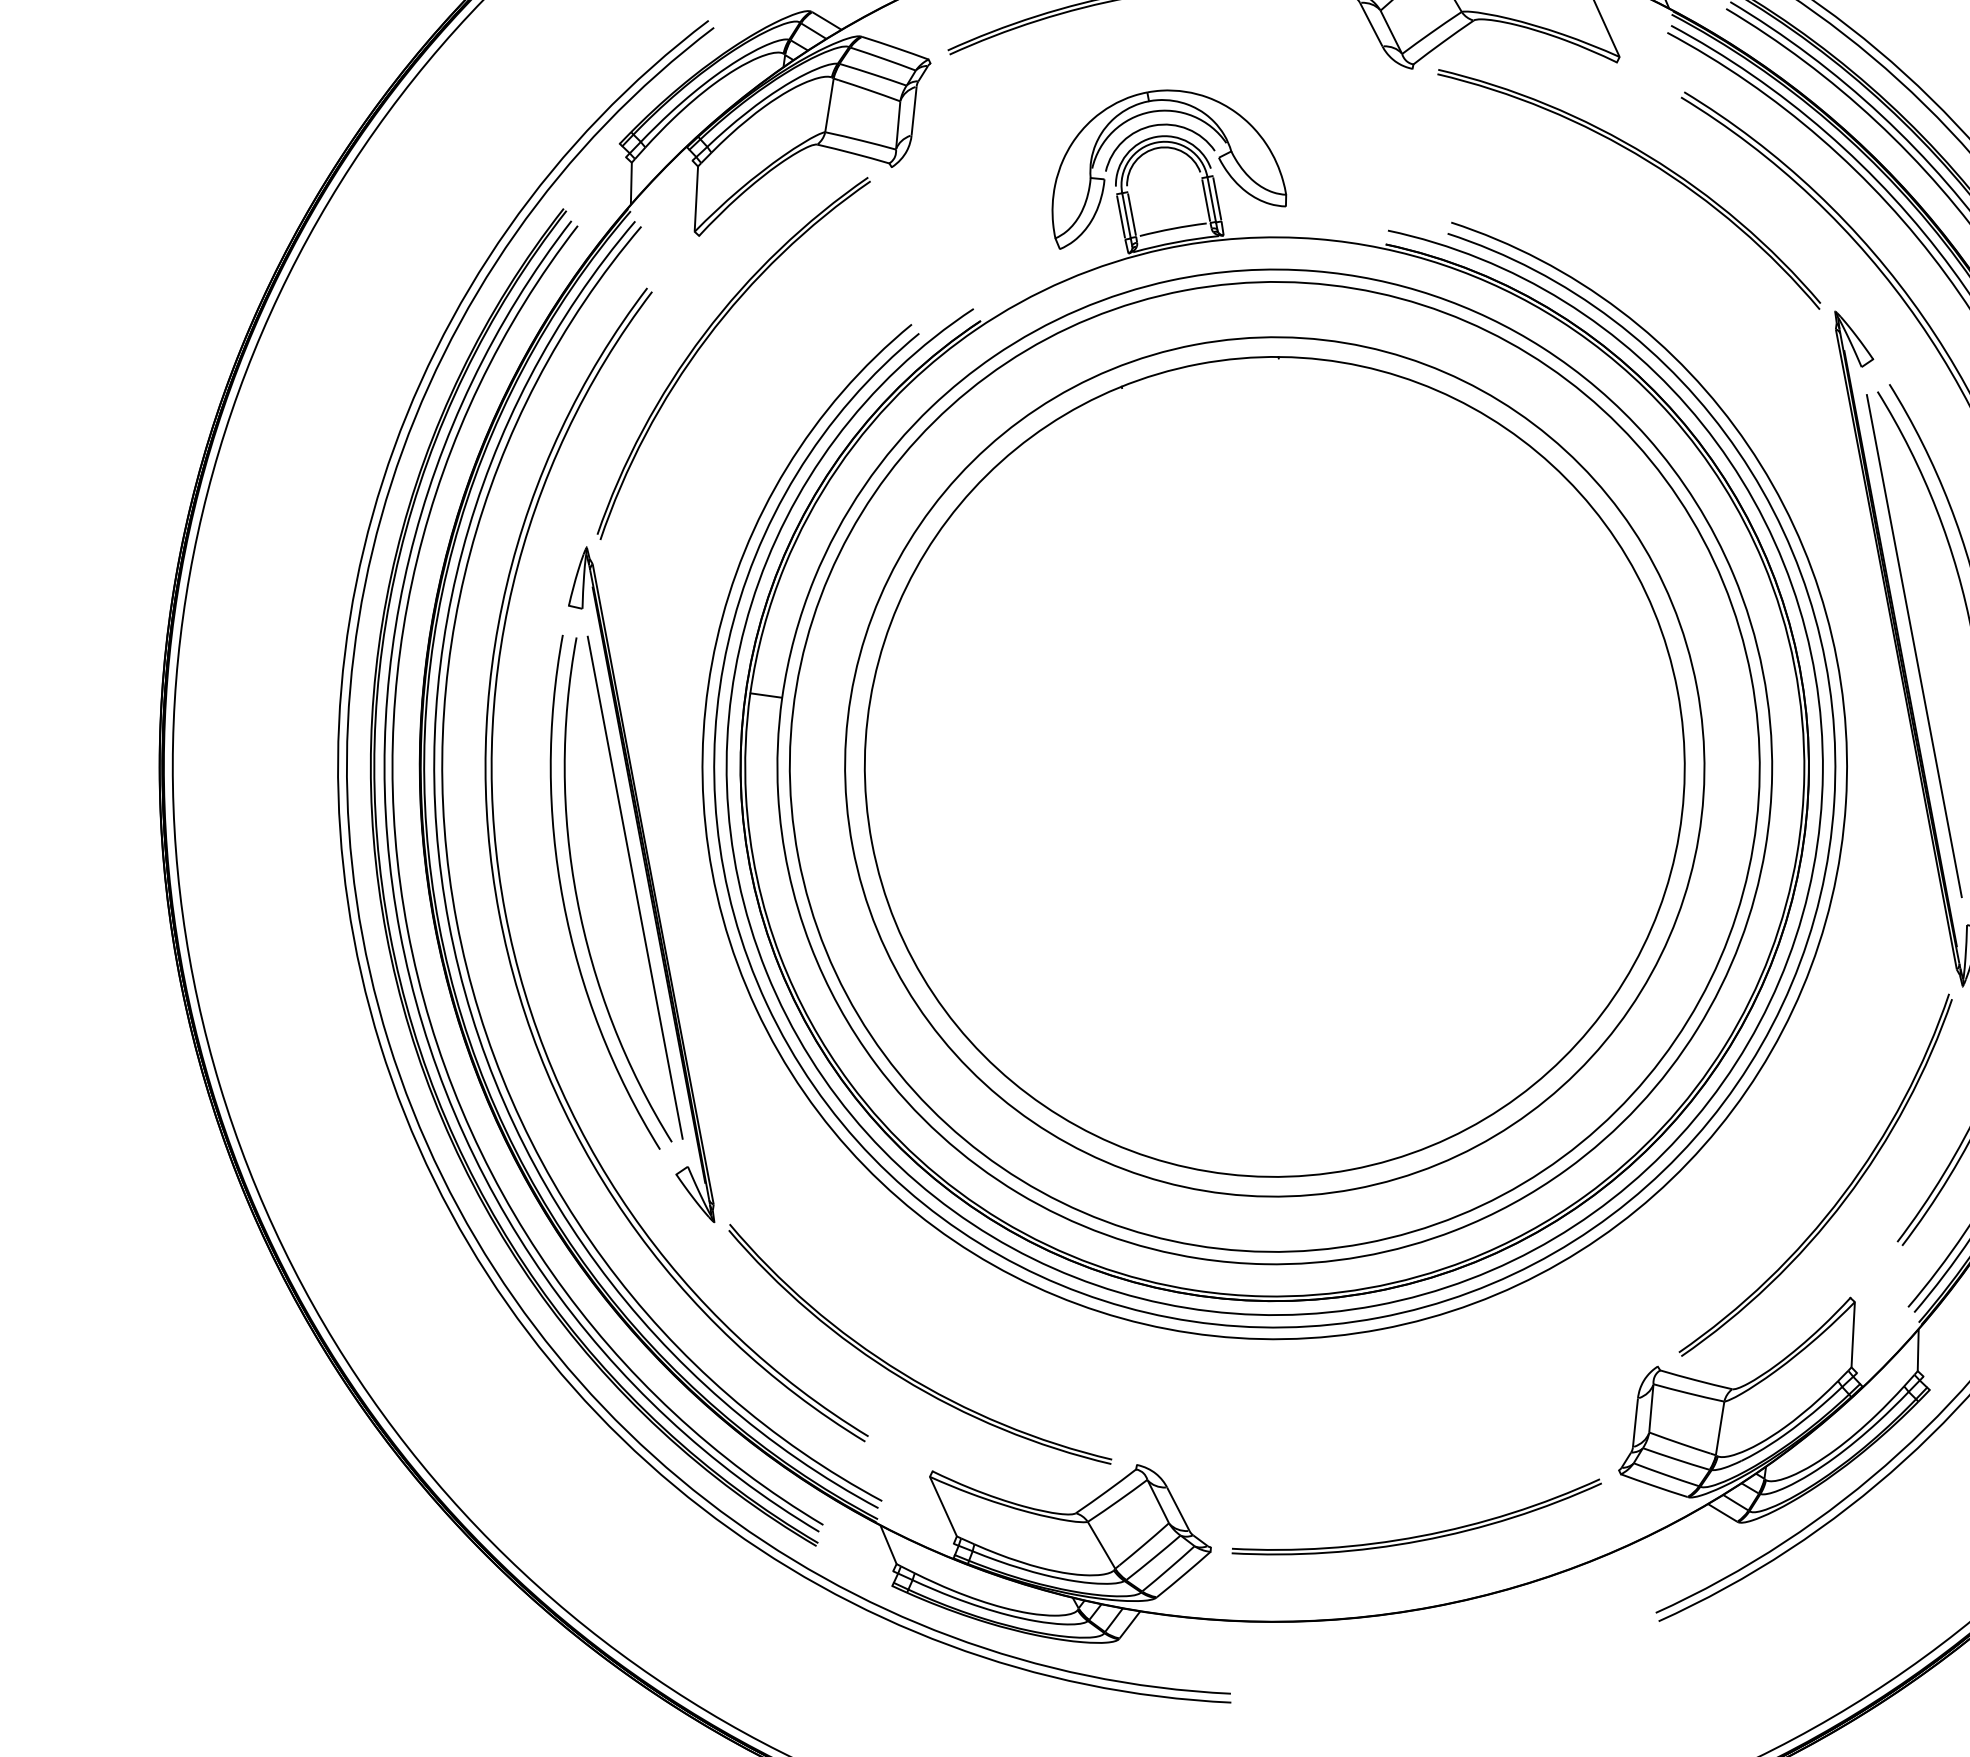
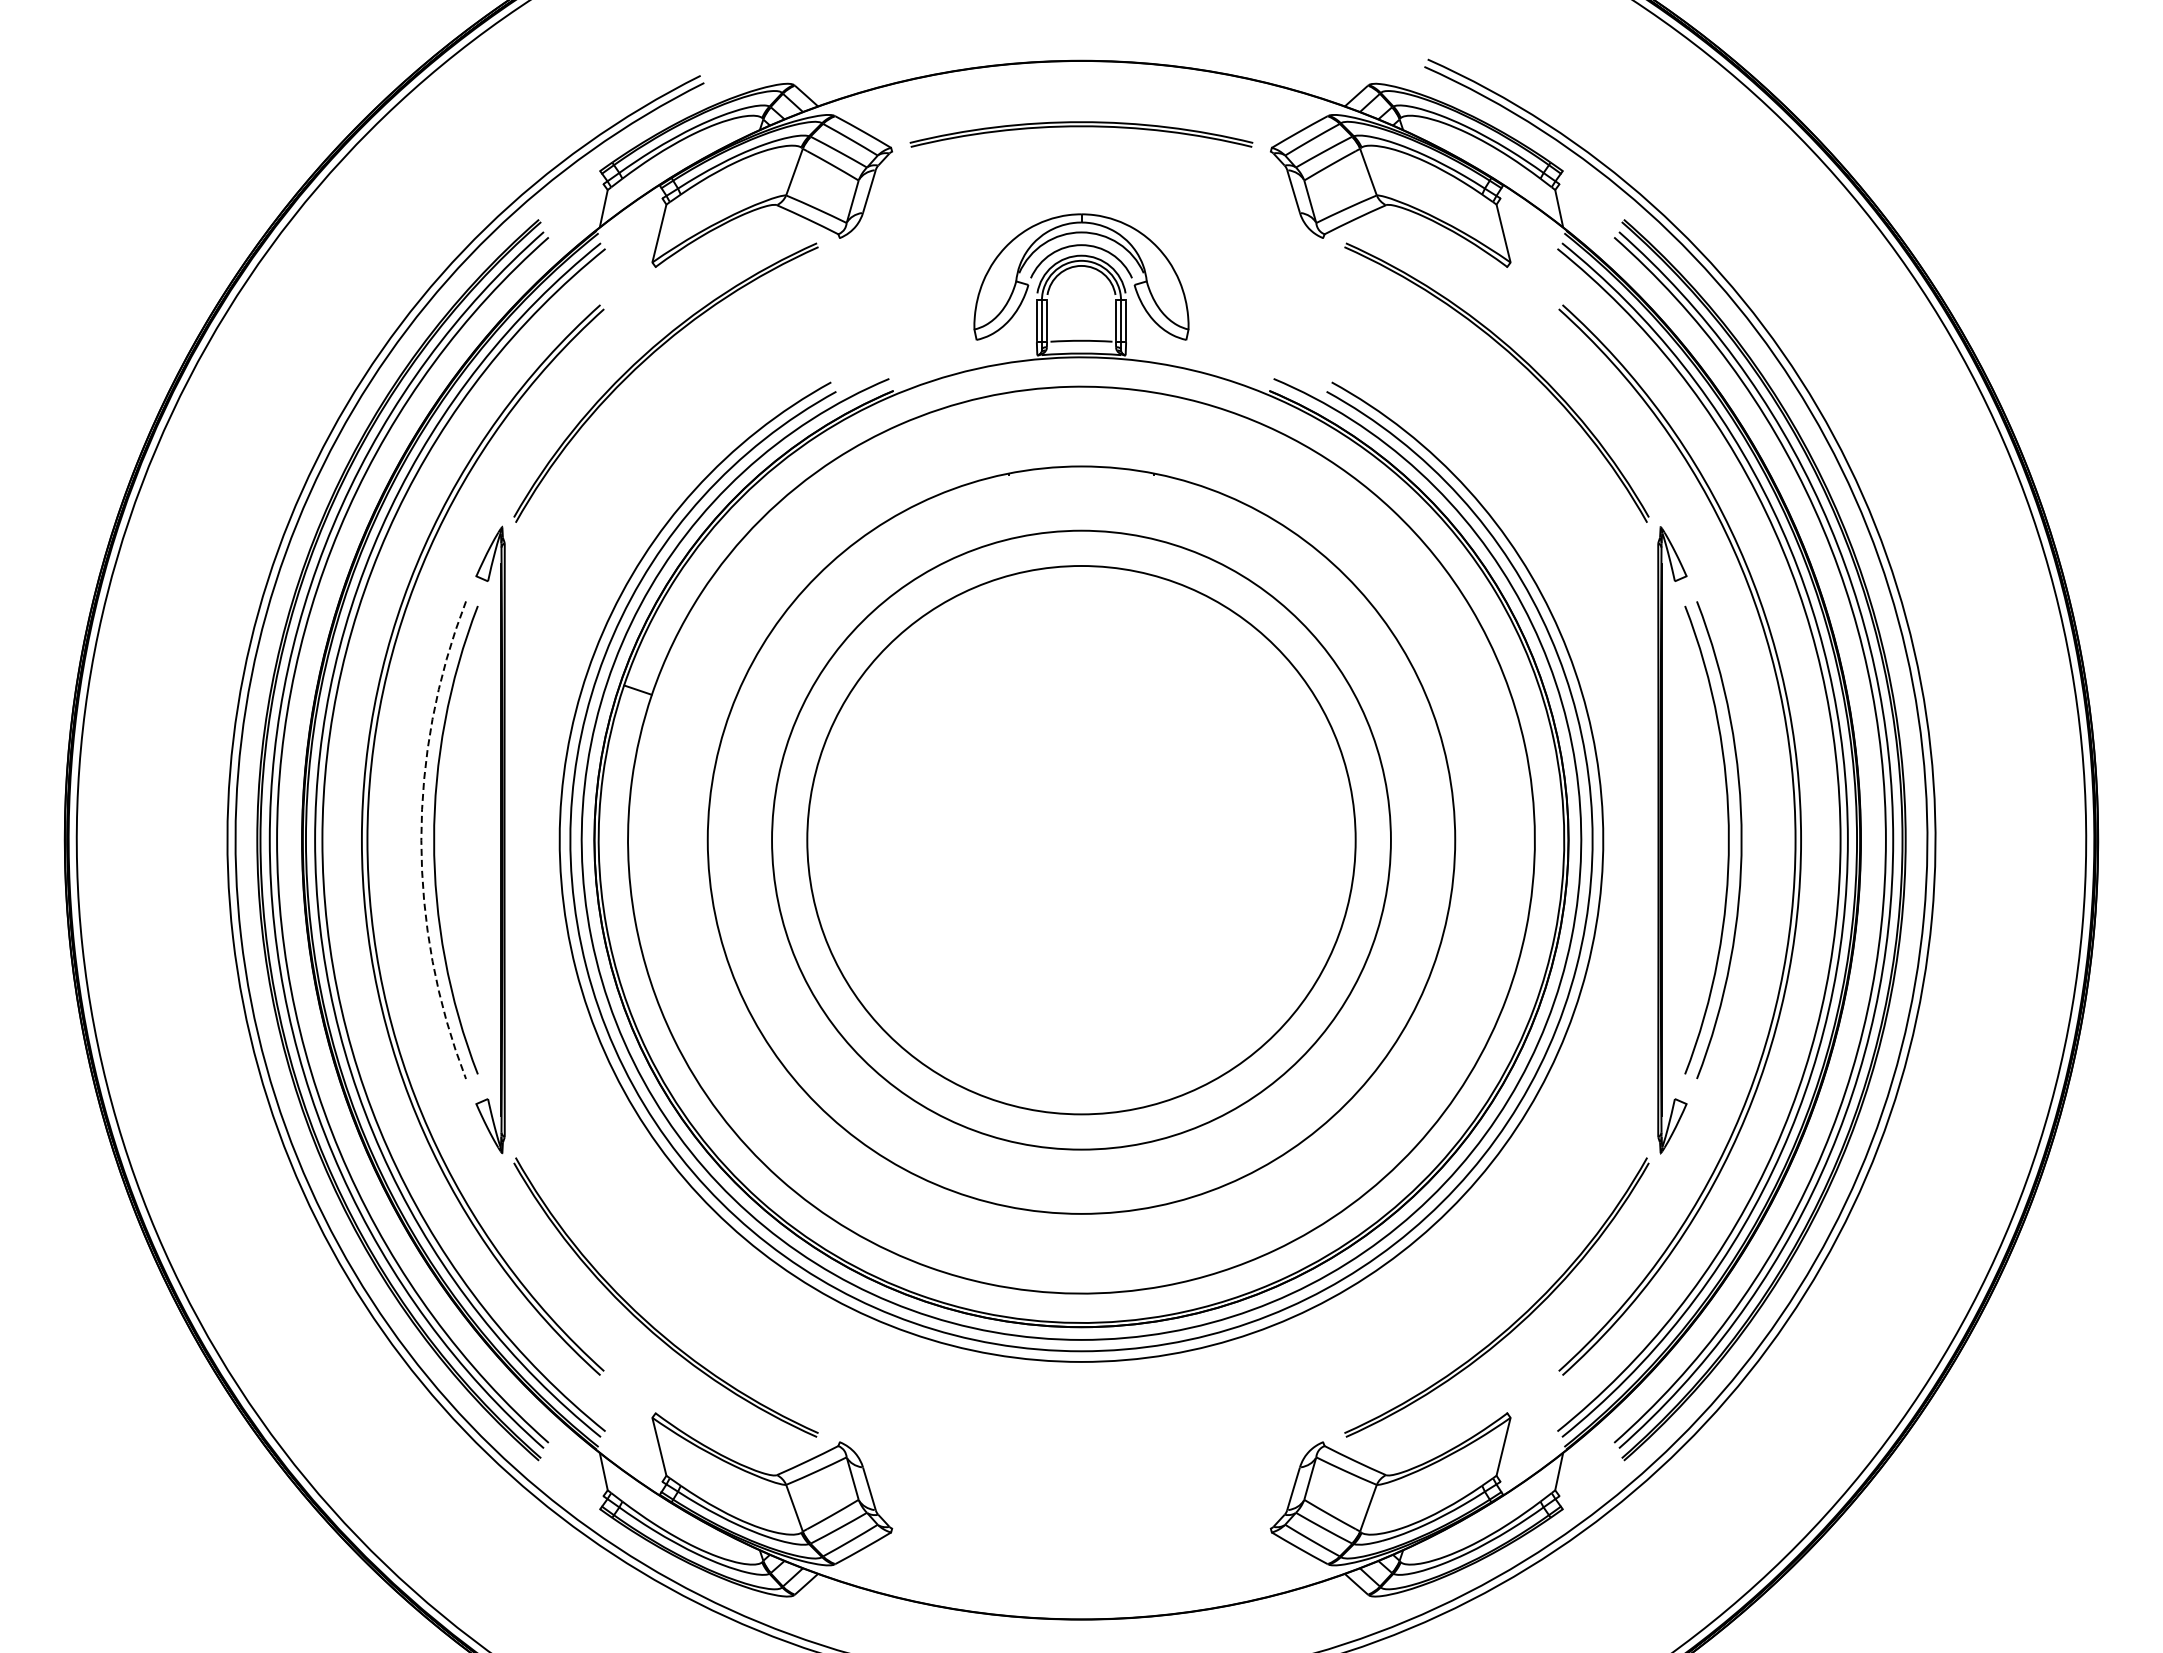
line: (1913, 646) -> (1674, 840), removed
circle: (1274, 766) -> (1081, 839), size x0.7
circle: (1274, 767) -> (1081, 840), size x0.7
line: (635, 888) -> (488, 840), removed
arc: (563, 901) -> (421, 840), solid -> dashed
part: (1420, 1535) -> (1081, 1553), removed

